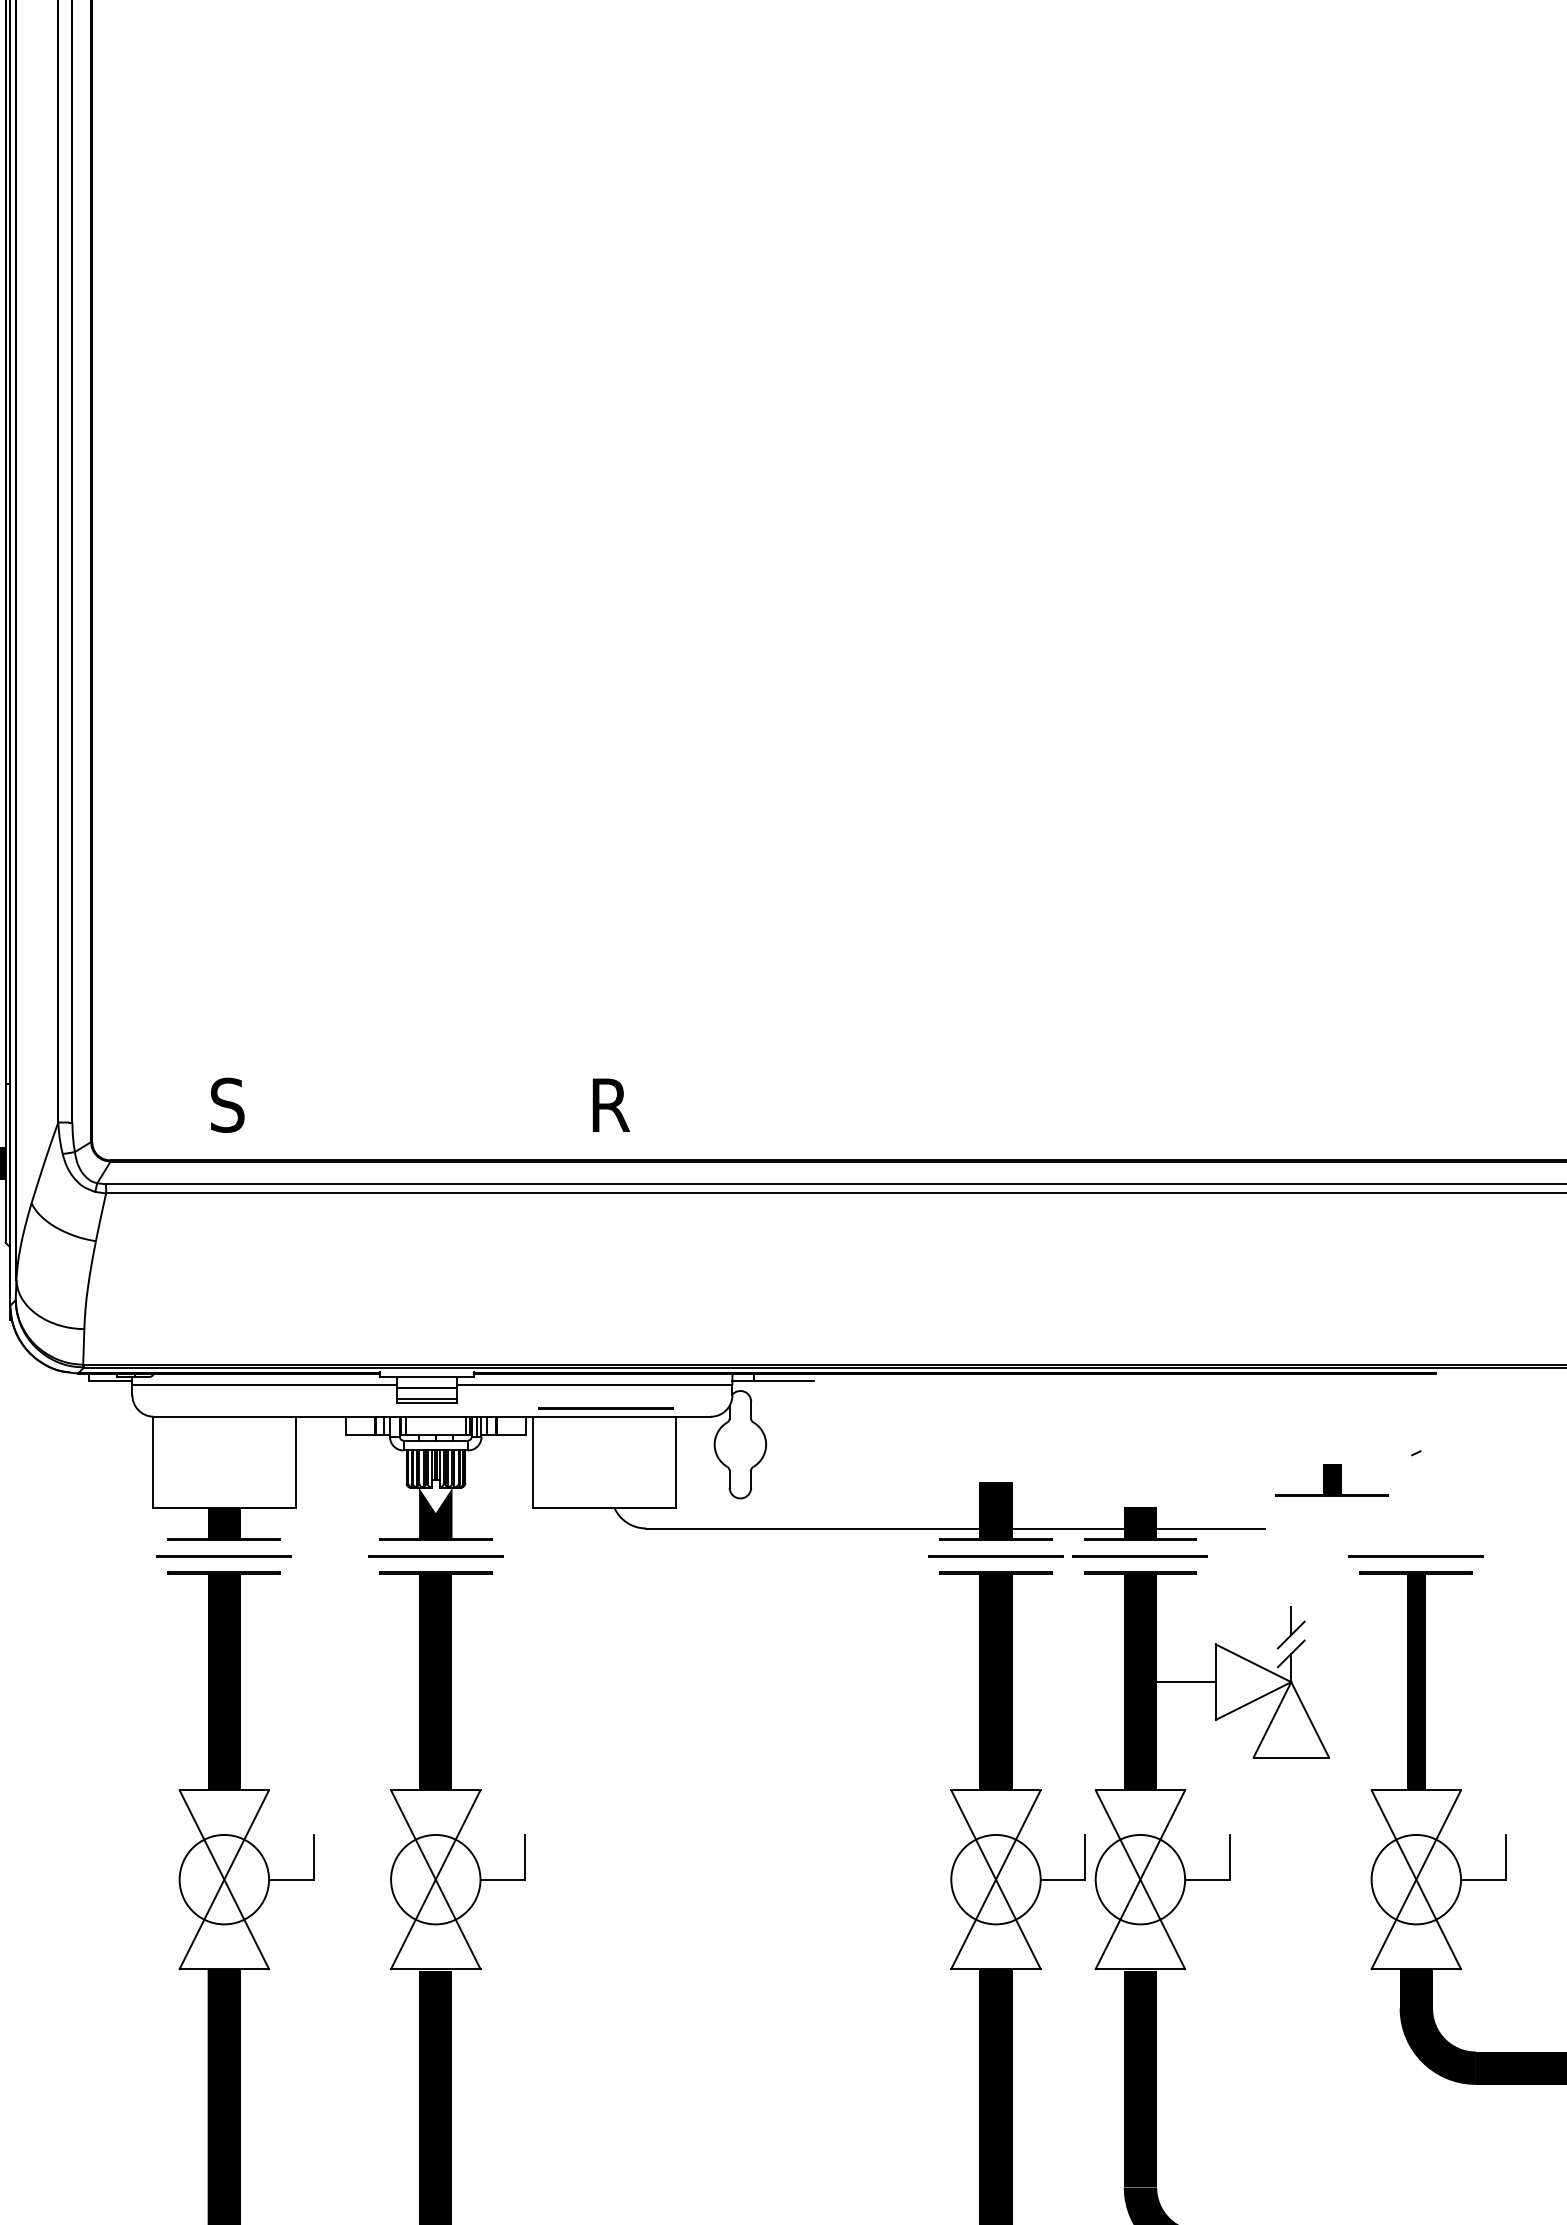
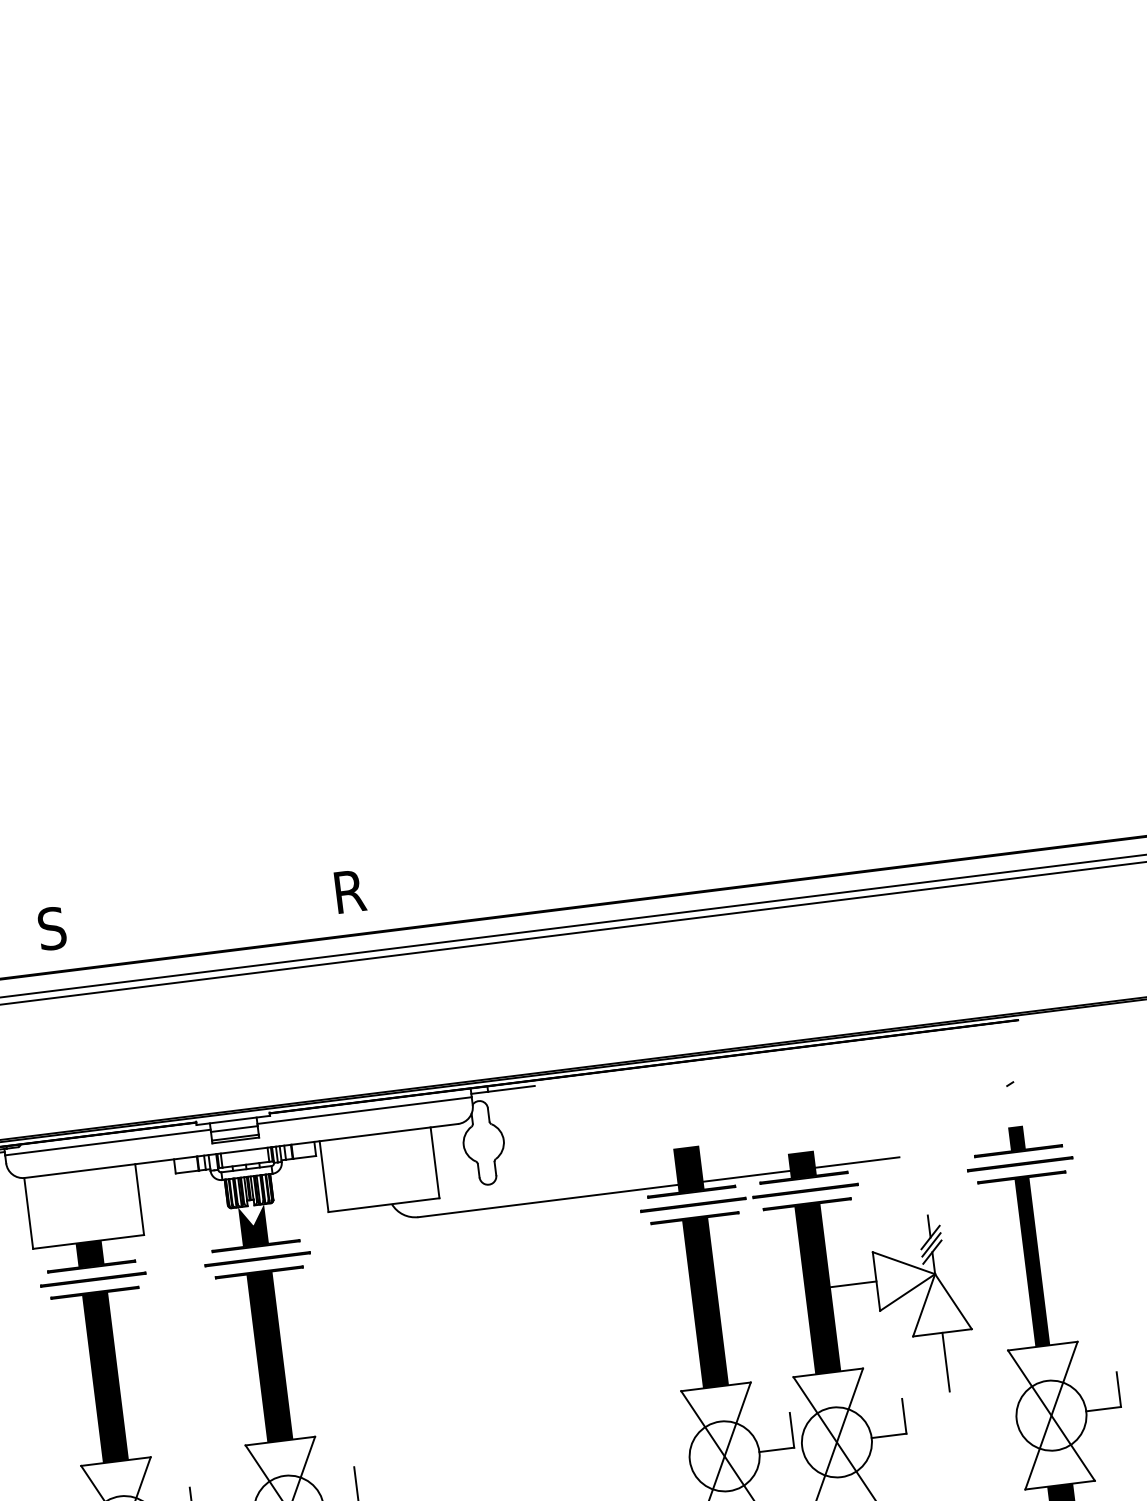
line: (605, 1408) -> (375, 1127), removed
part: (1331, 1480) -> (1016, 1139), moved
line: (1290, 1644) -> (930, 1244), added
line: (1291, 1795) -> (946, 1362), added

